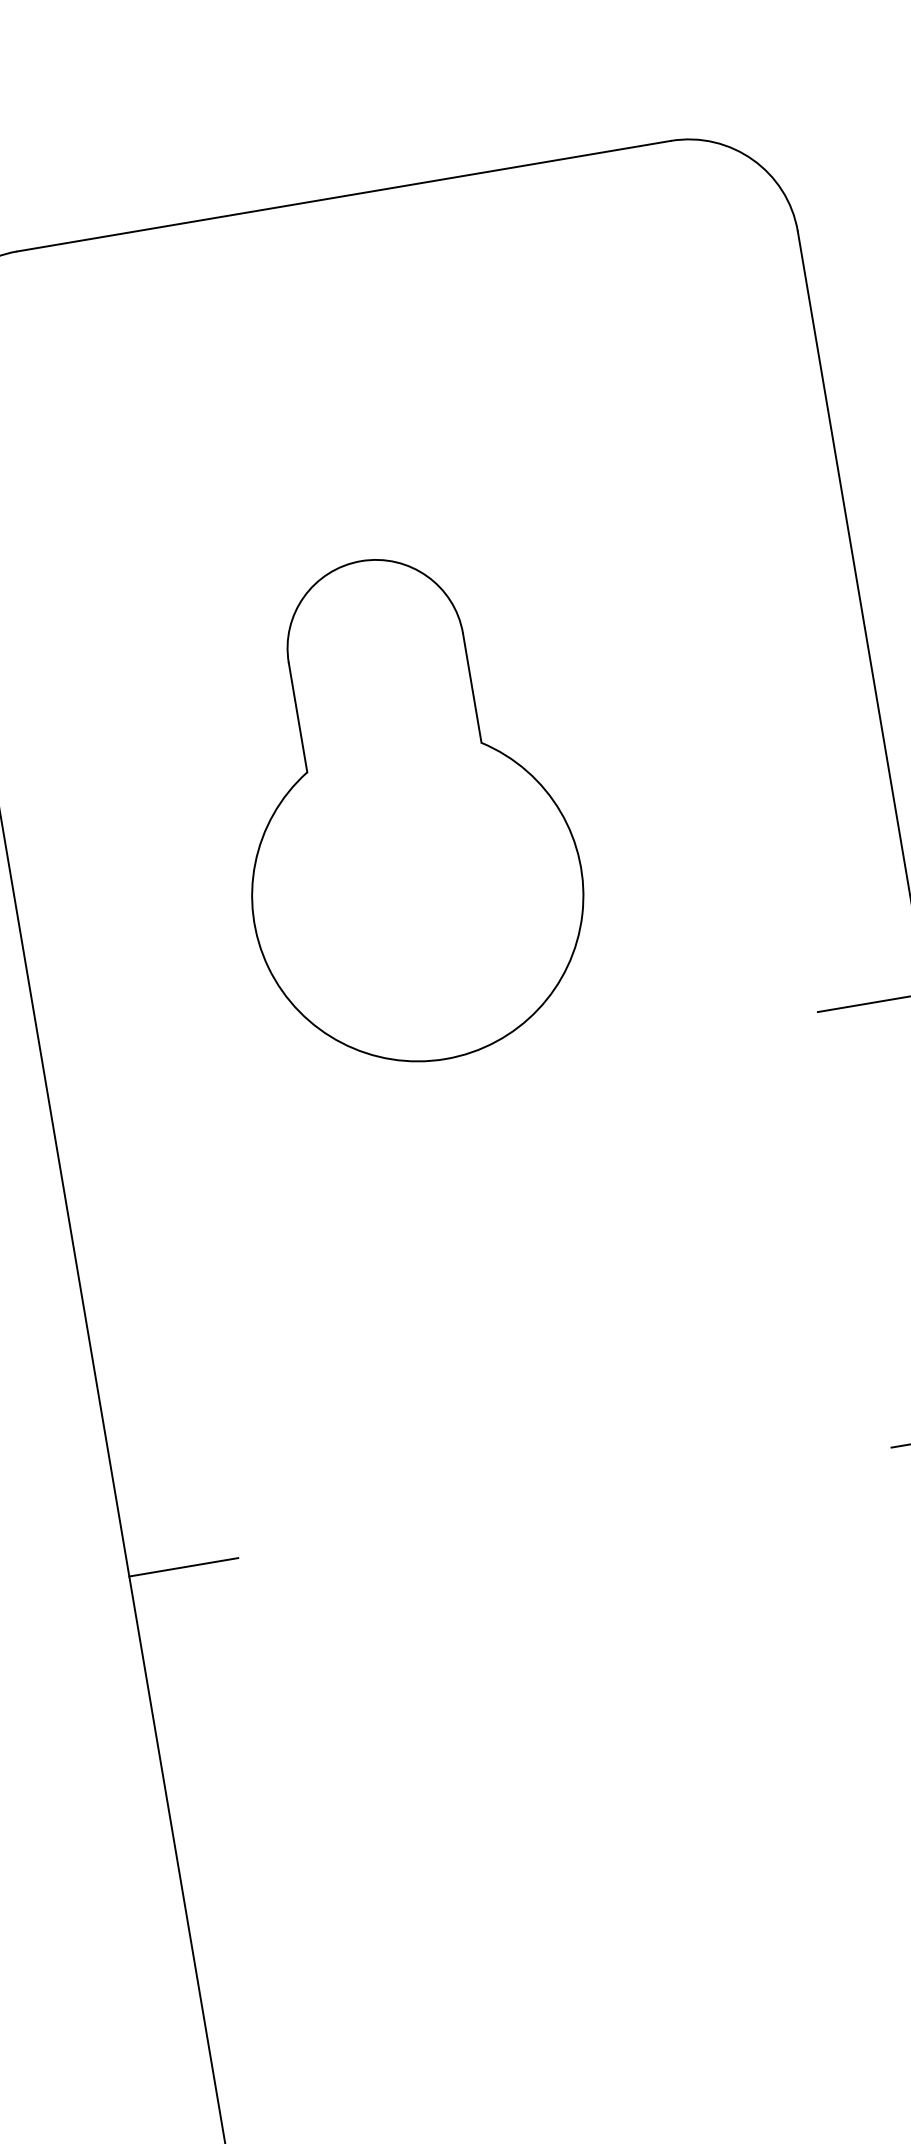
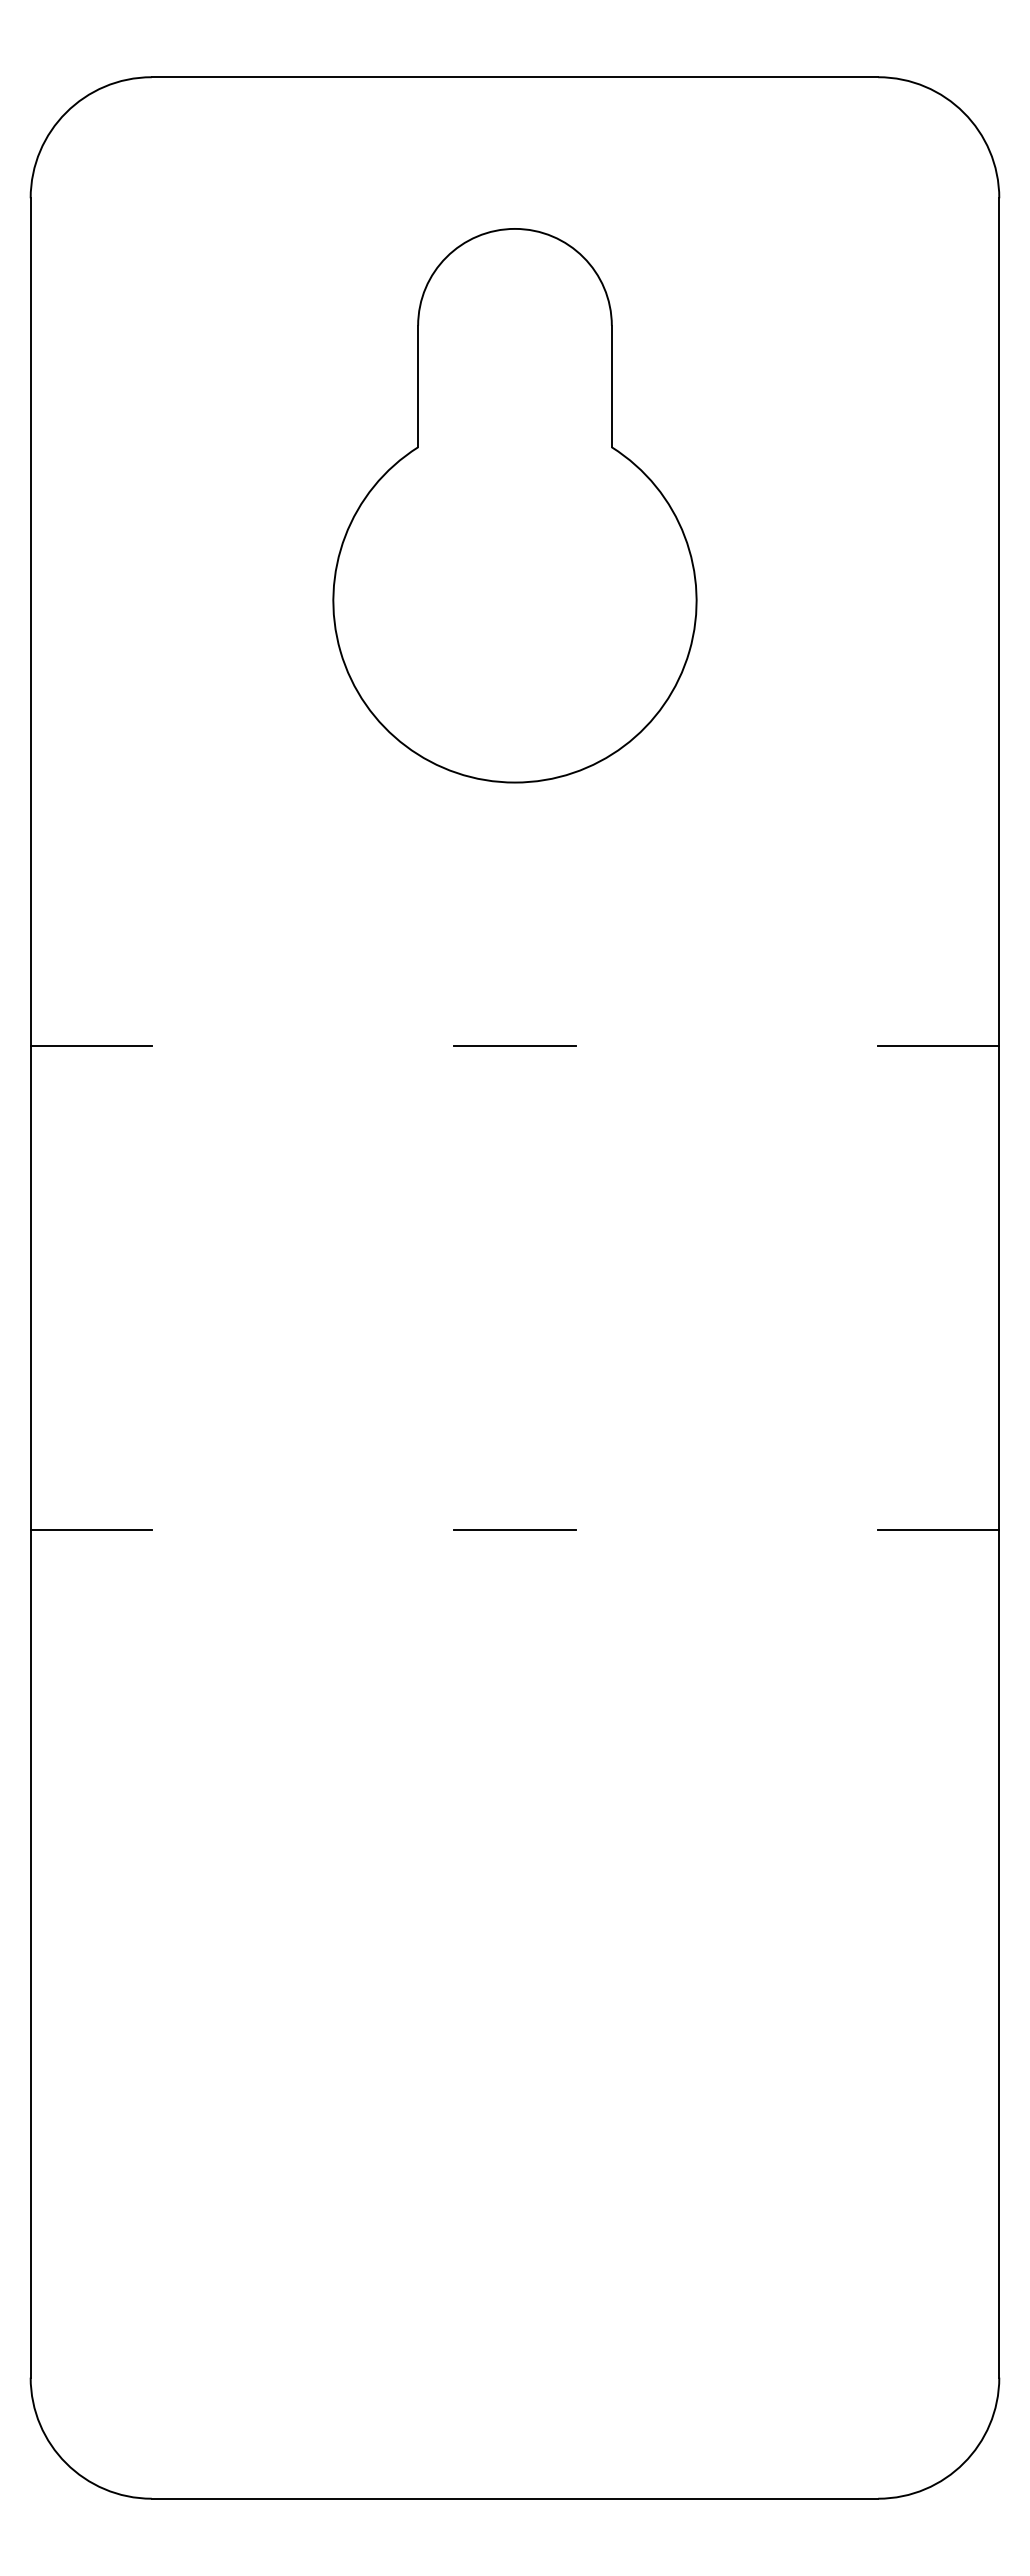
part: (402, 809) -> (514, 505), moved
line: (490, 1067) -> (514, 1045), added
line: (109, 1131) -> (90, 1045), added
line: (564, 1503) -> (514, 1530), added

